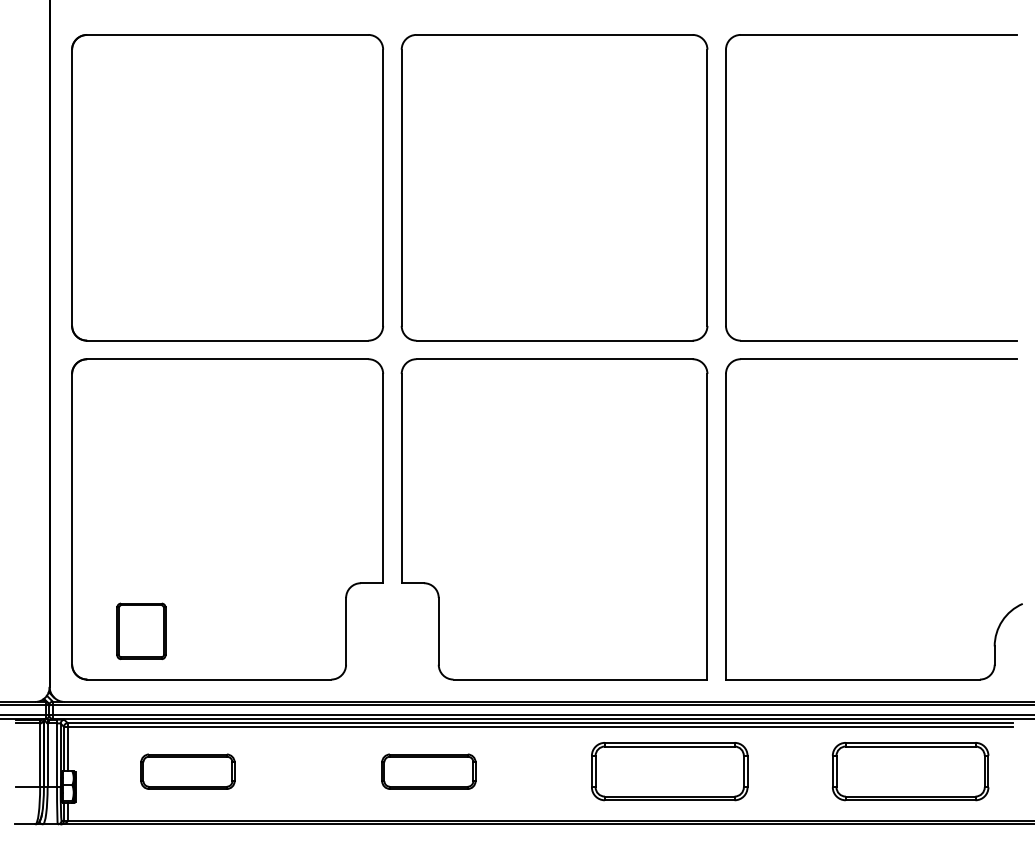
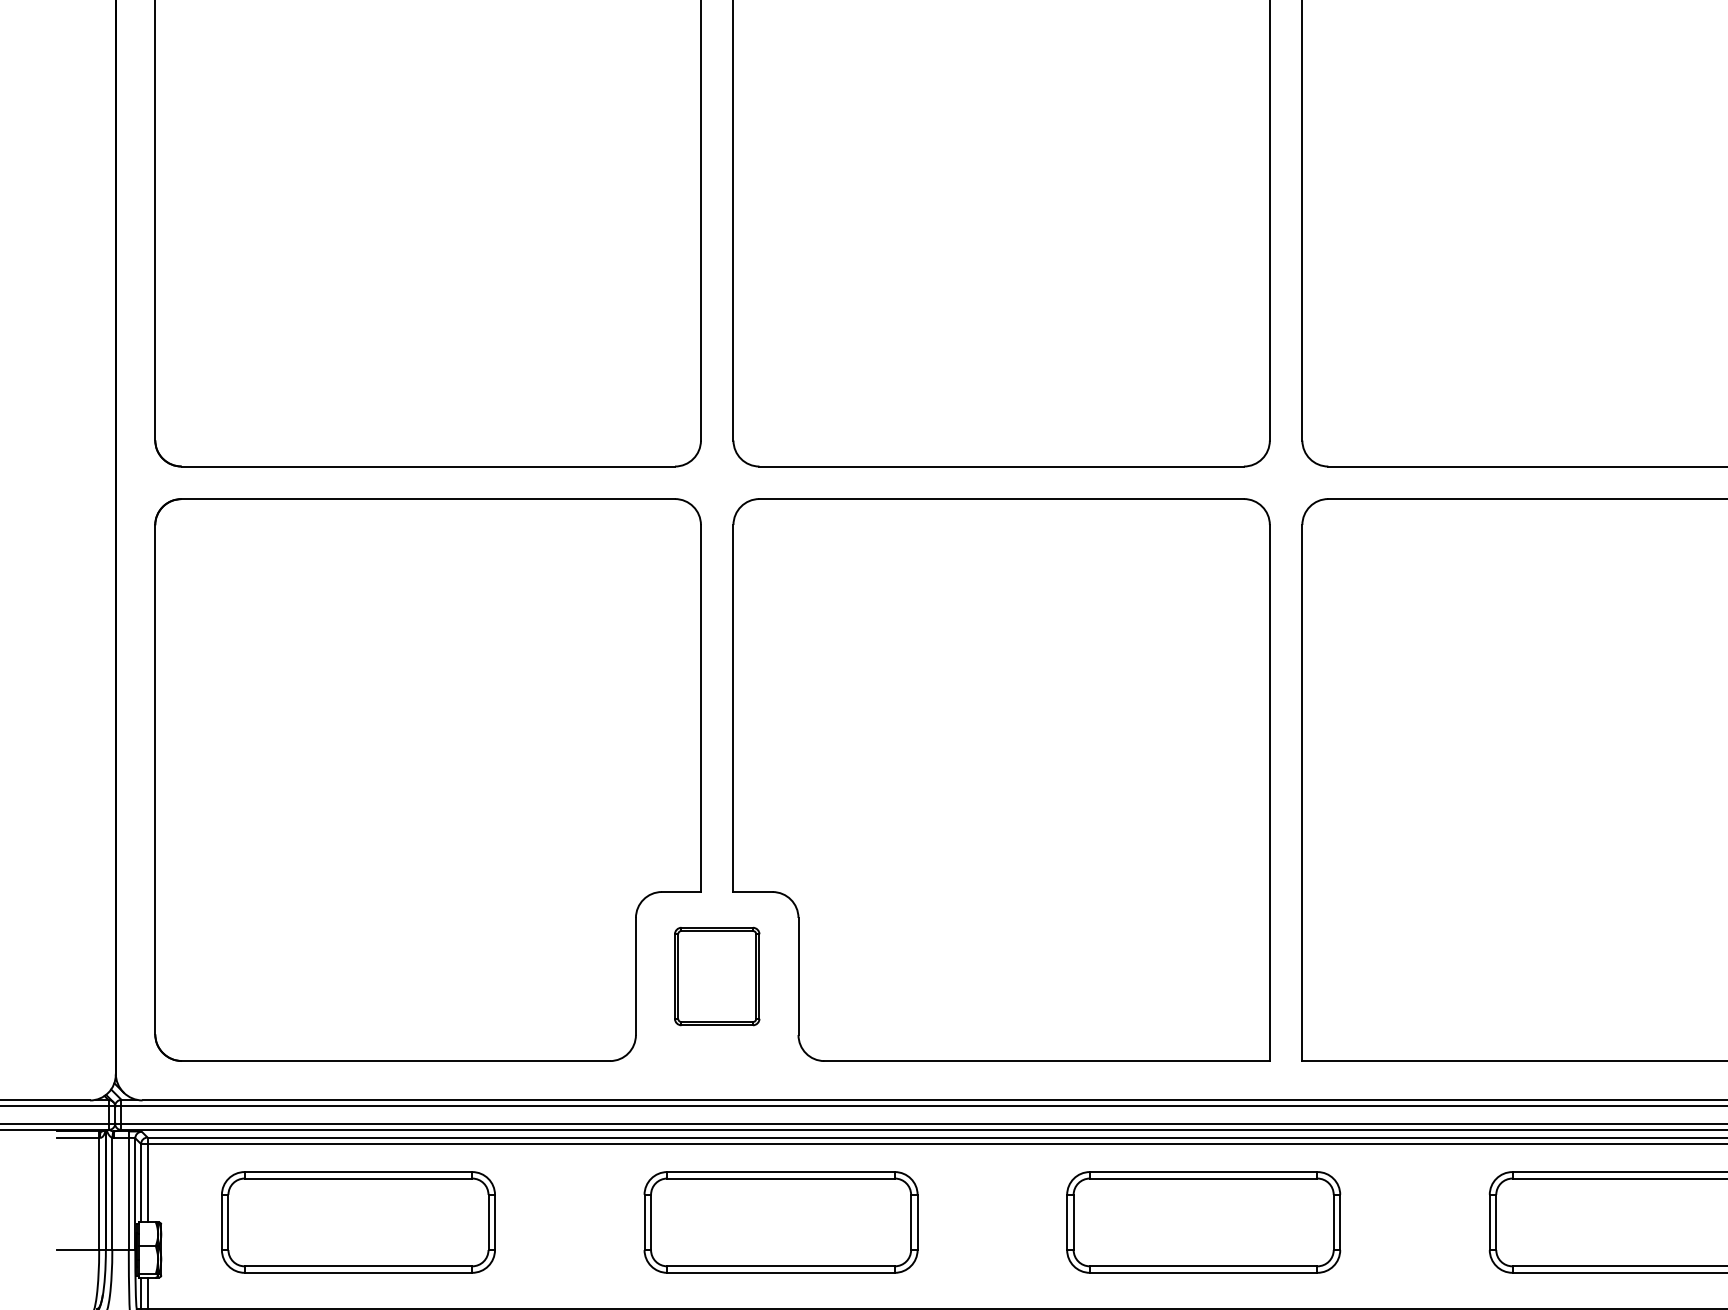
part: (141, 630) -> (717, 974), moved
part: (187, 771) -> (357, 1222), size x1.67
part: (428, 771) -> (780, 1222), size x1.67

